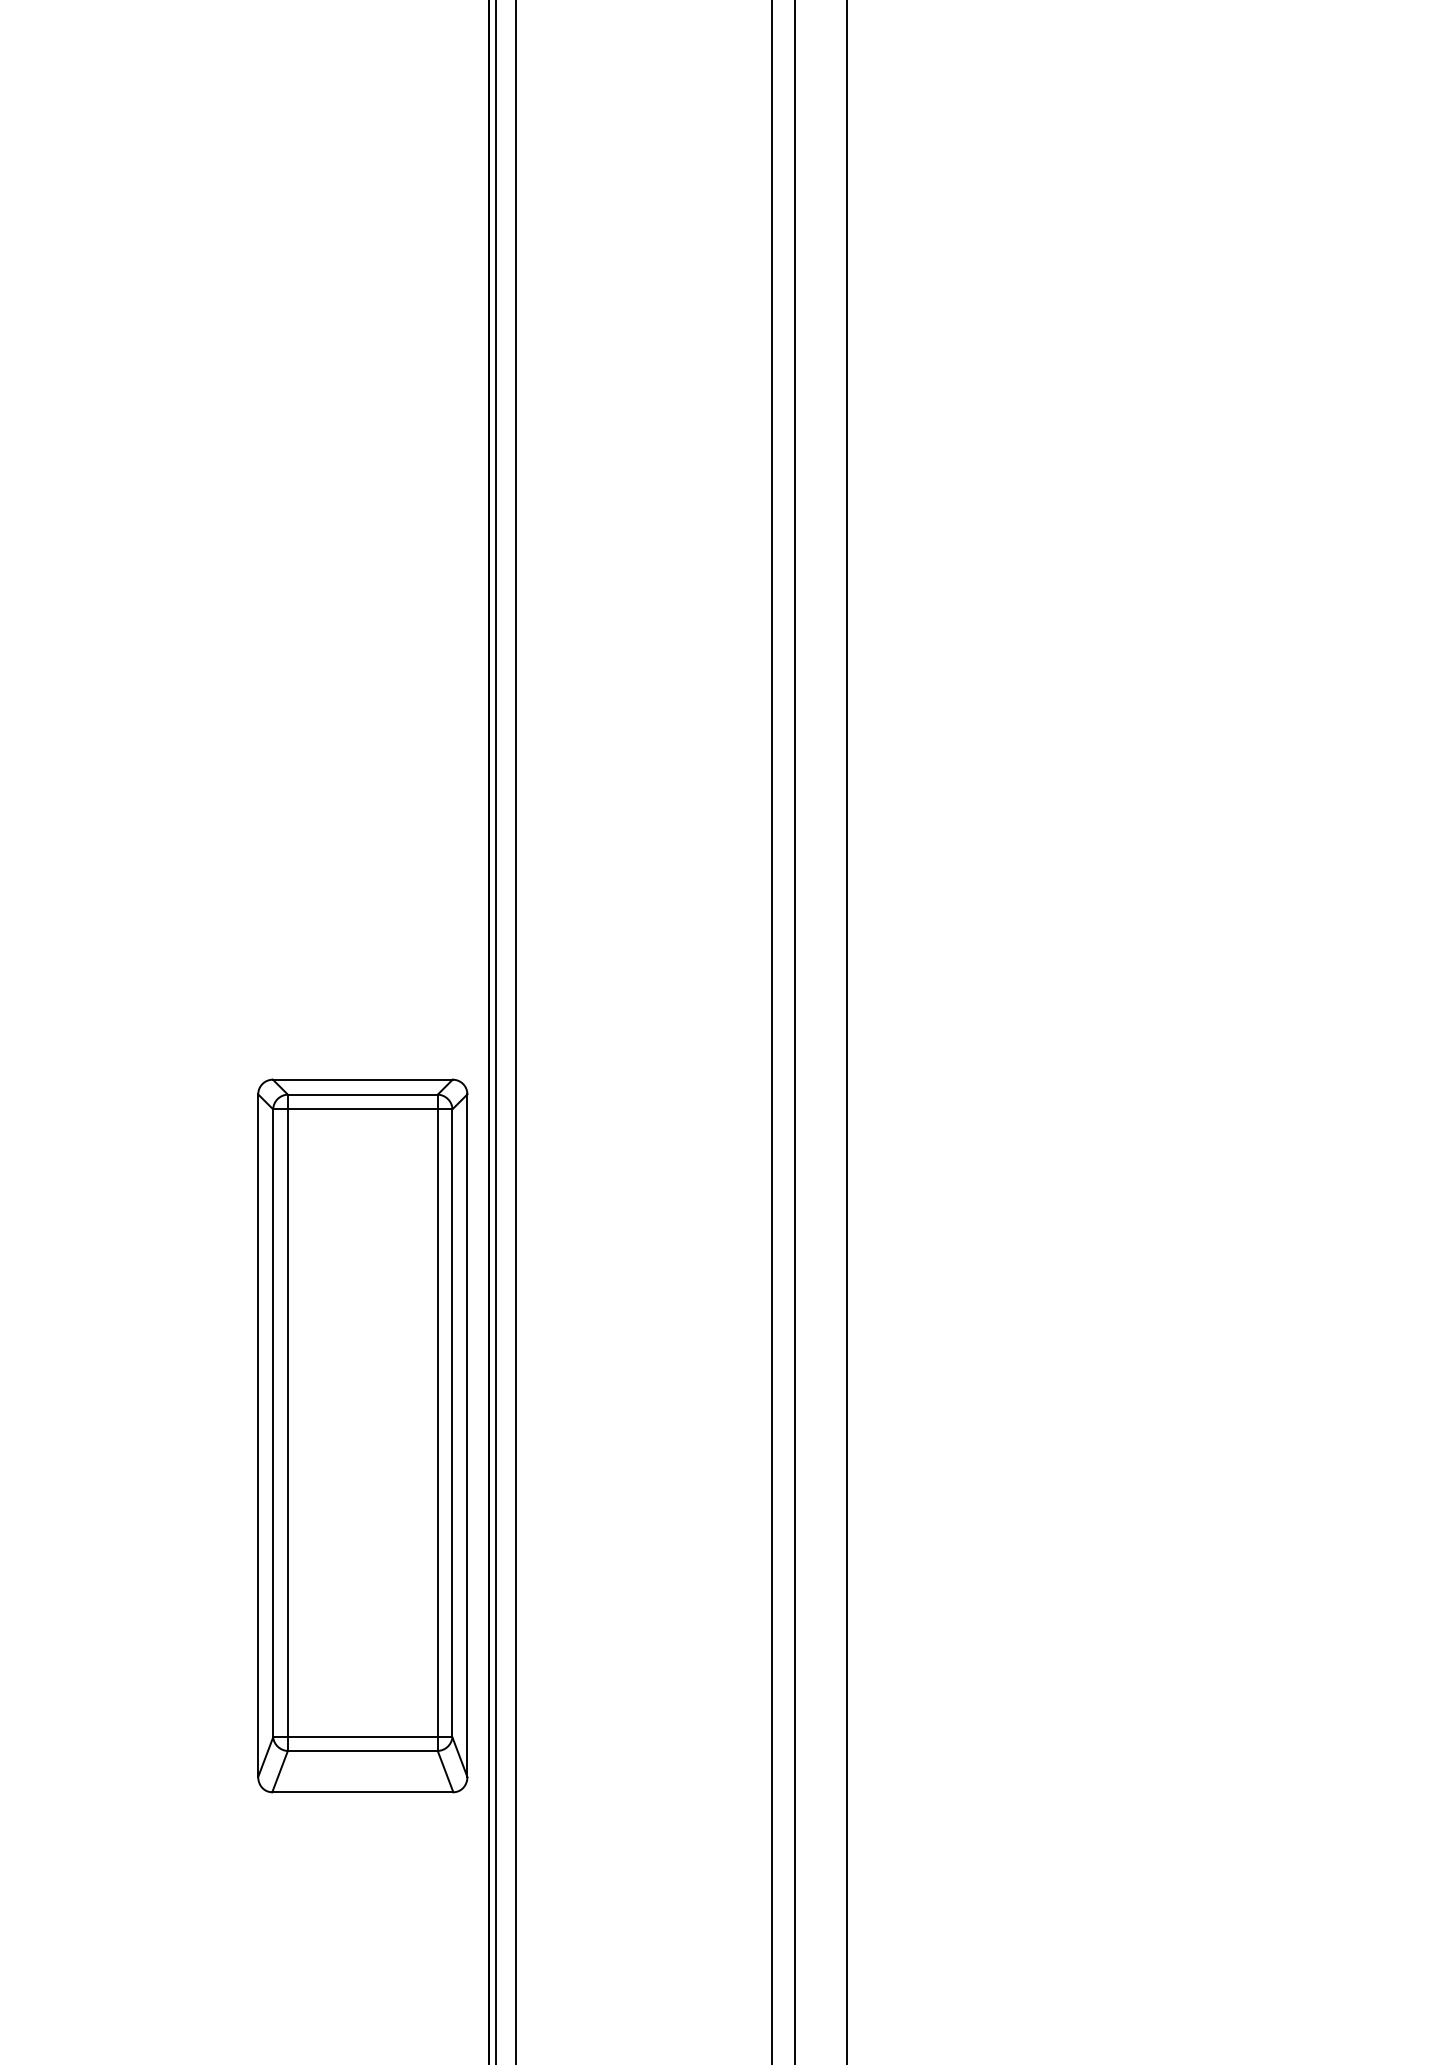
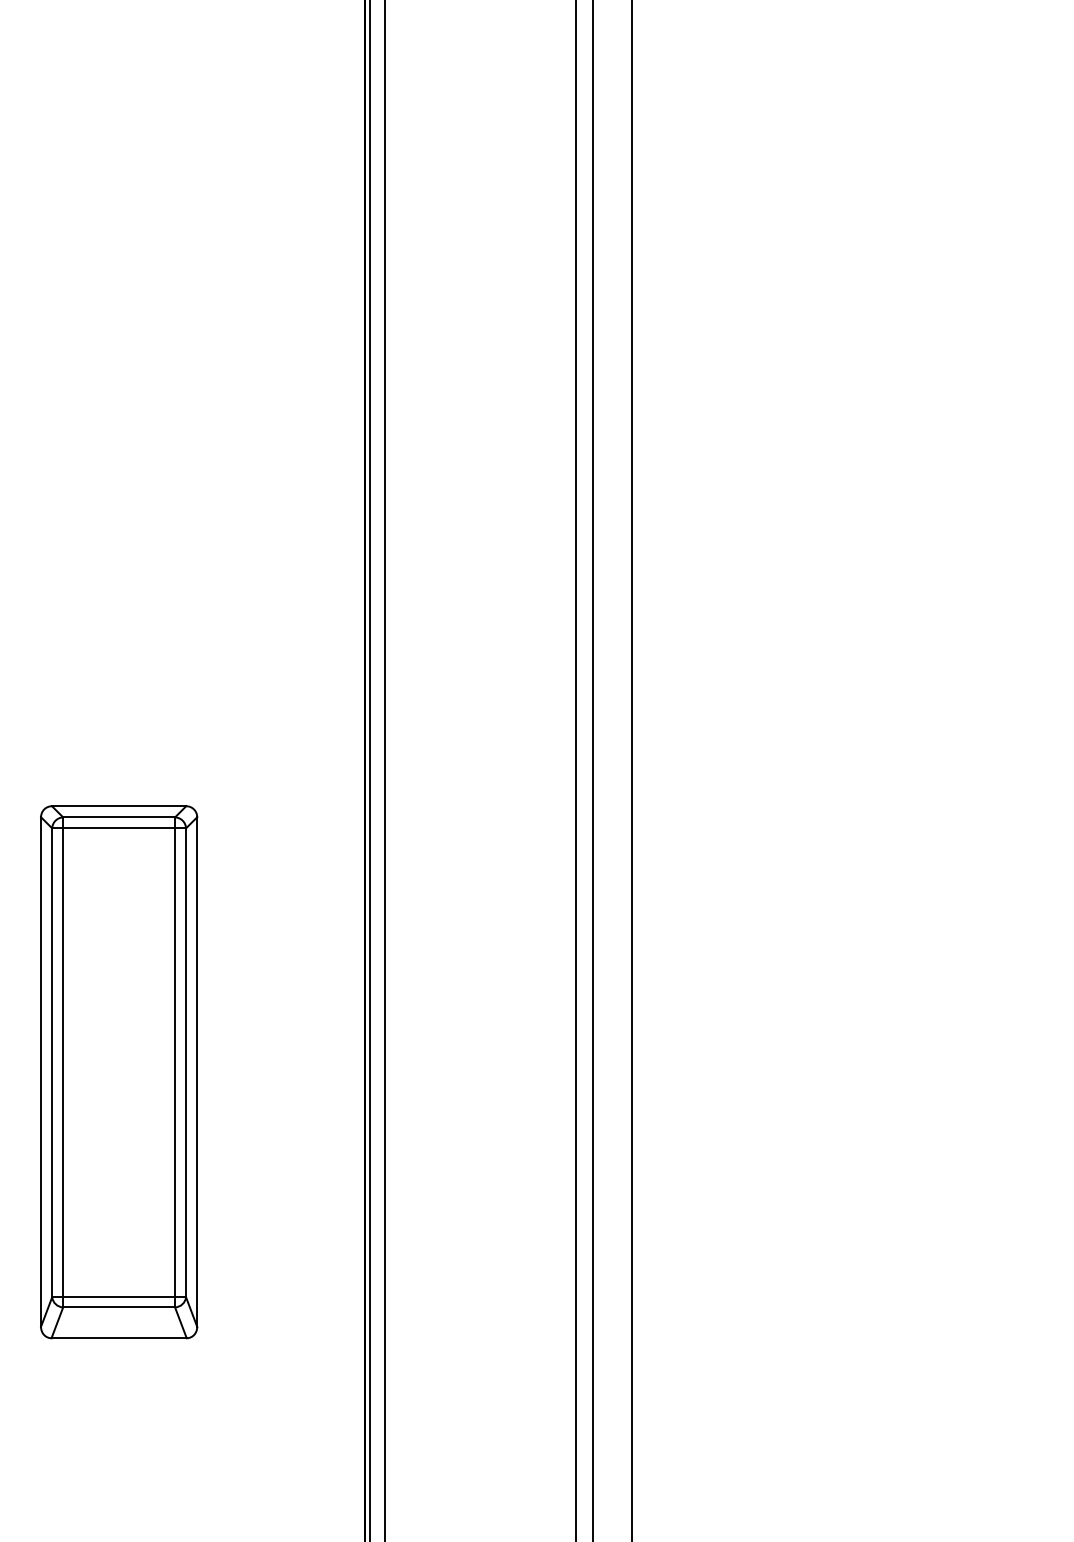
part: (362, 1435) -> (118, 1071), moved

